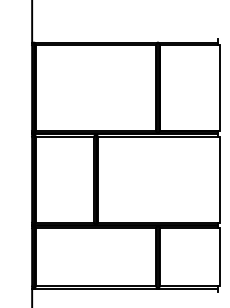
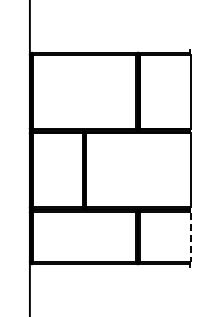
line: (219, 257) -> (190, 237), solid -> dashed

